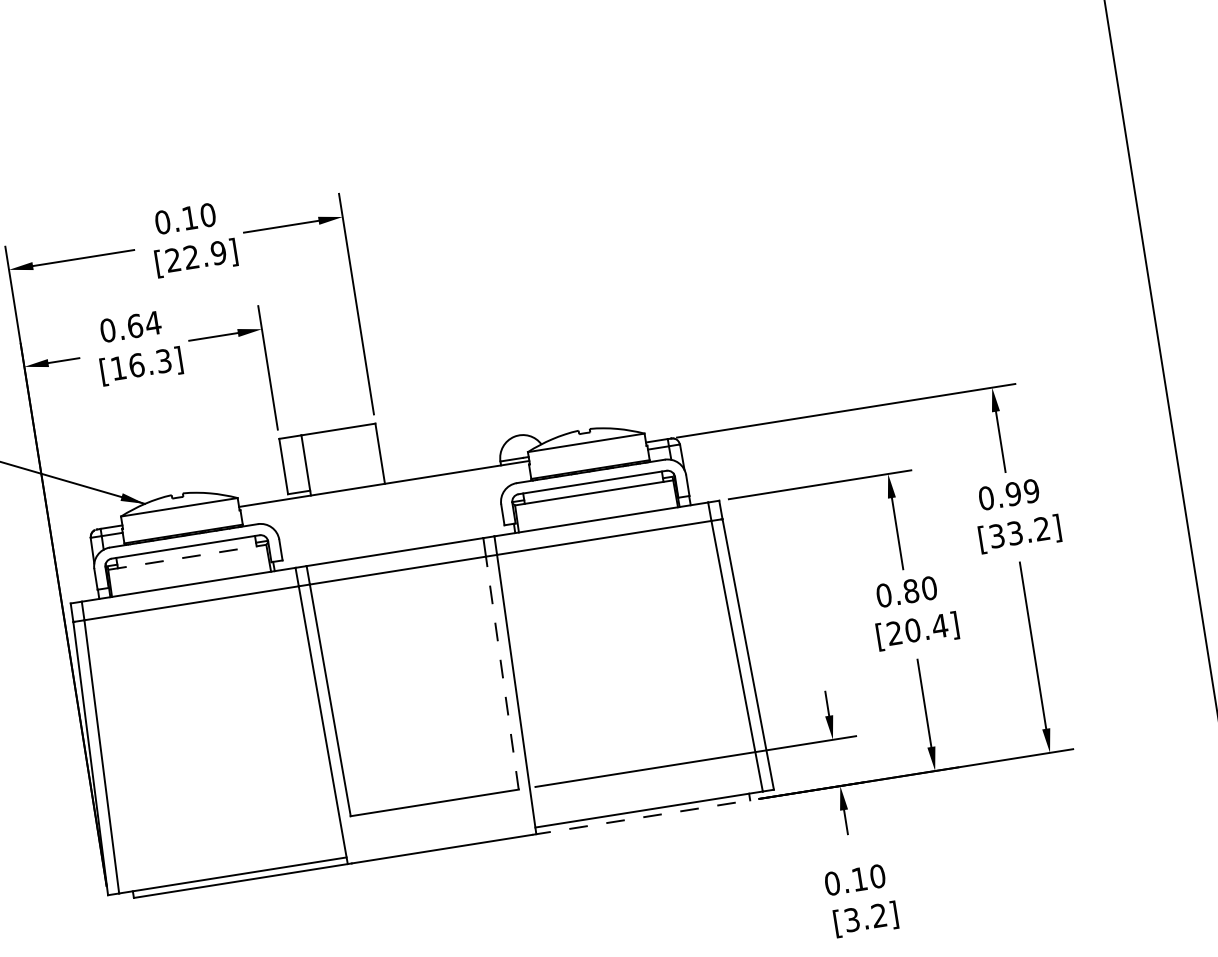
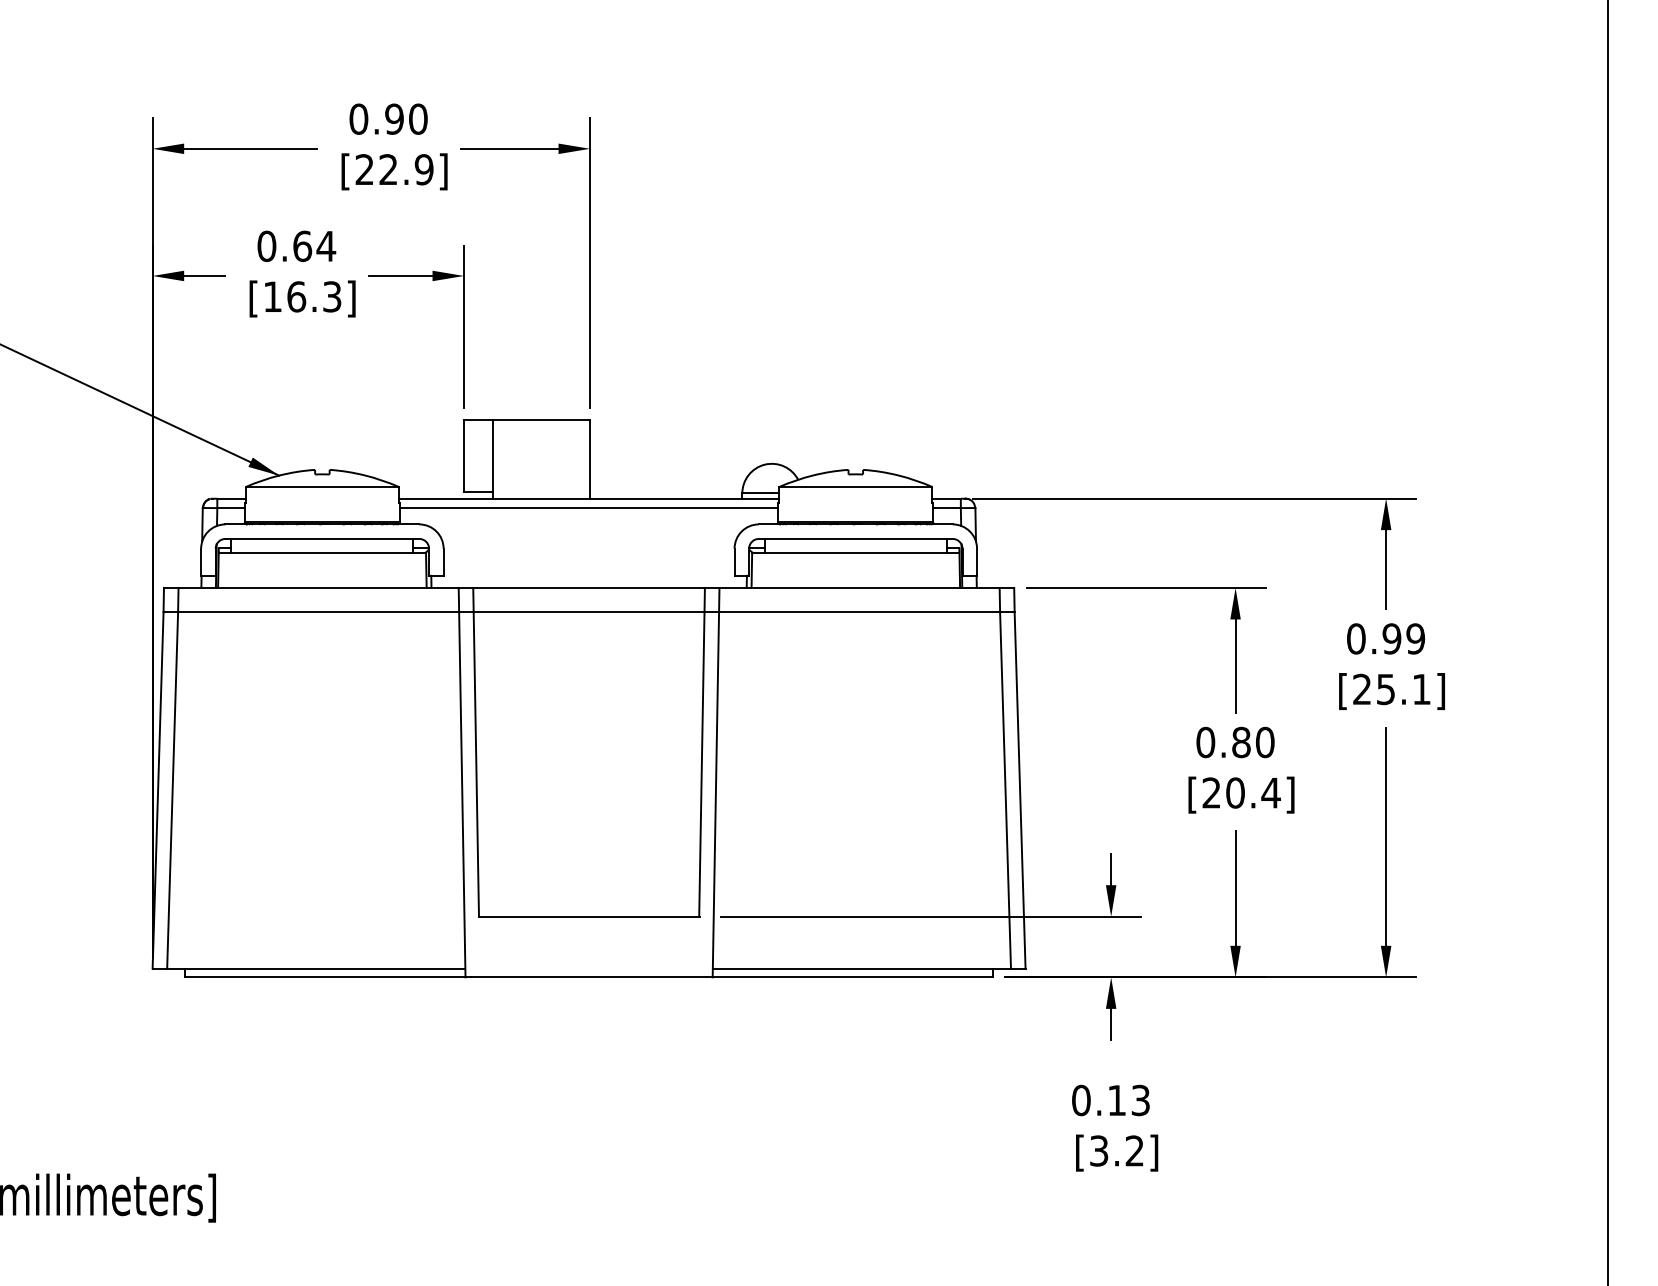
text: (189, 217) -> (394, 118), 0.10 -> 0.90
line: (384, 491) -> (588, 508), added
text: (1019, 532) -> (1391, 689), [33.2] -> [25.1]
line: (187, 557) -> (322, 552), dashed -> solid
line: (501, 672) -> (701, 763), dashed -> solid
line: (641, 817) -> (850, 977), dashed -> solid
text: (877, 876) -> (1140, 1100), 0.10 -> 0.13

